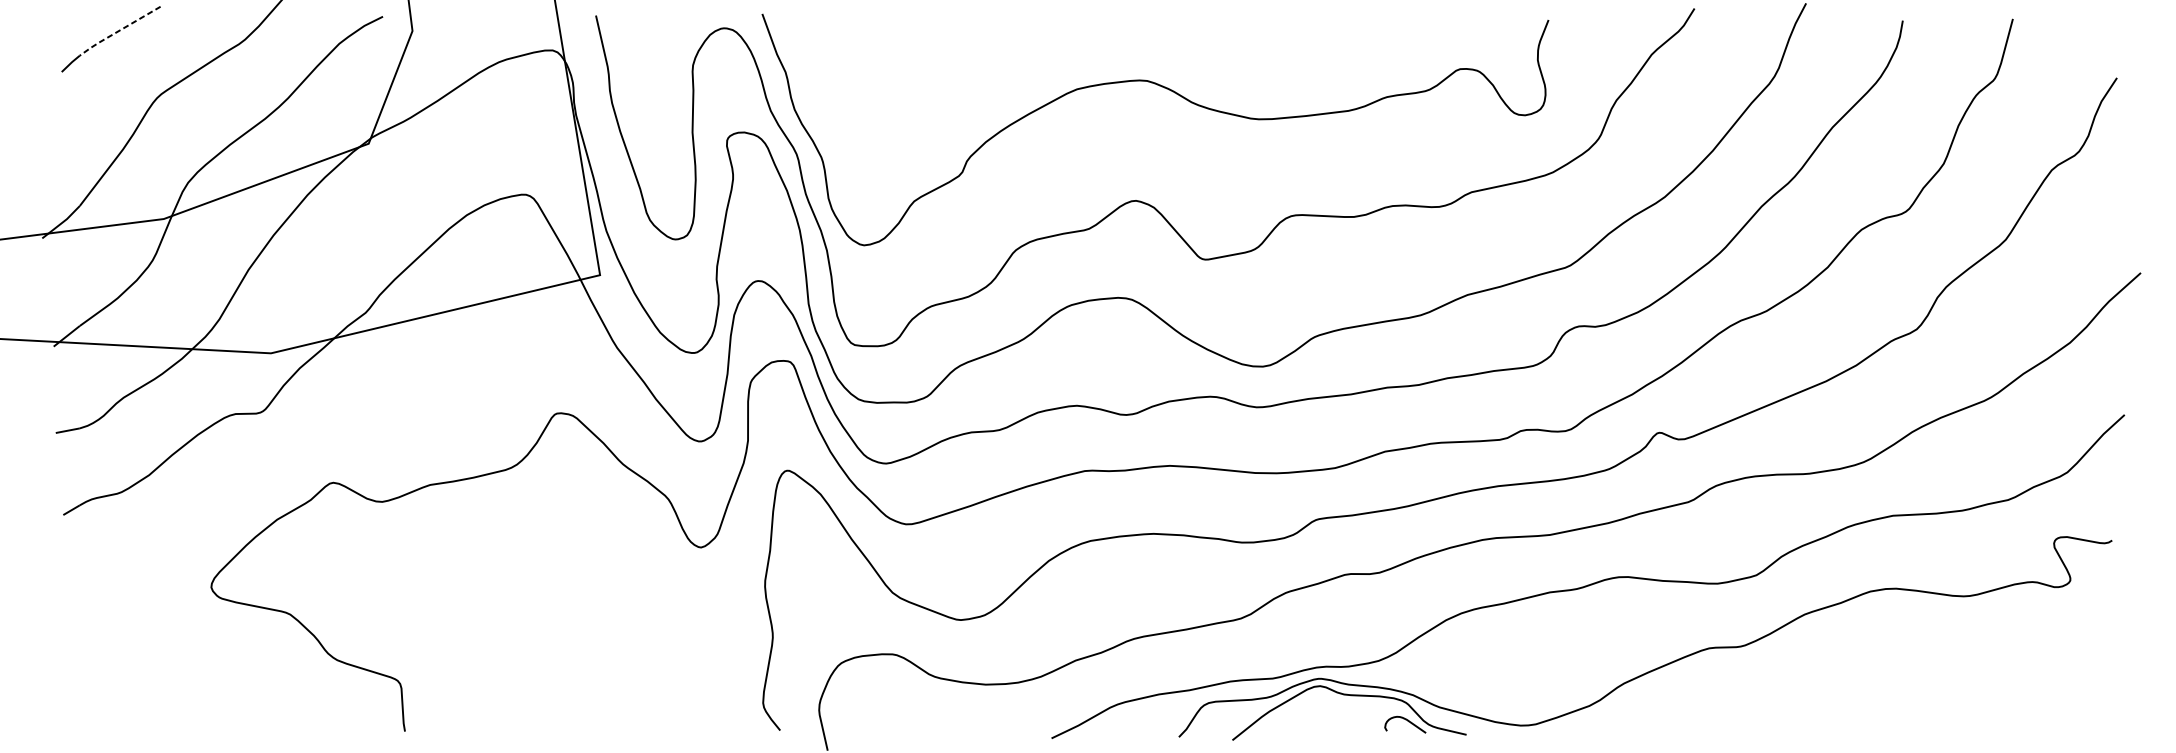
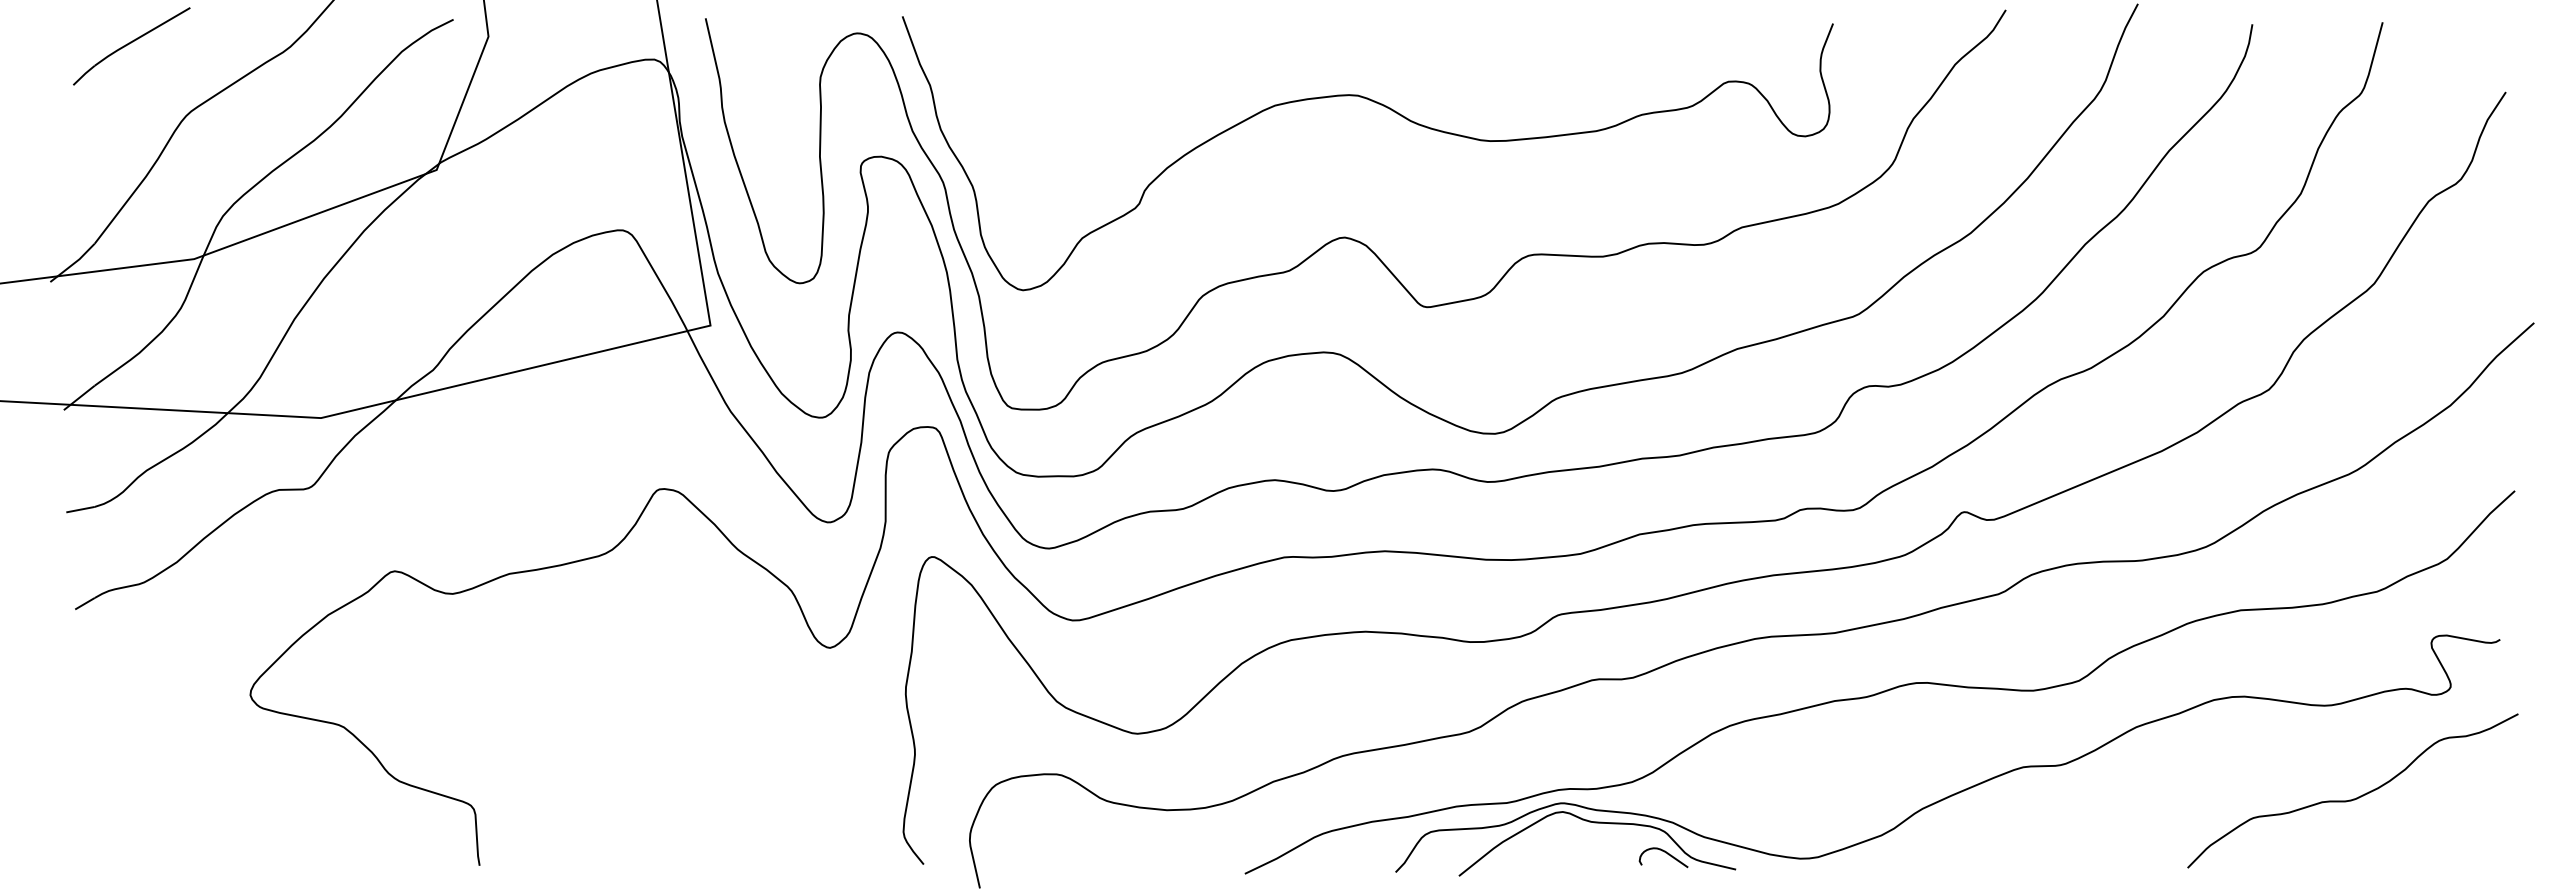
line: (118, 30) -> (140, 36), dashed -> solid
curve: (1990, 673) -> (2356, 797), added

